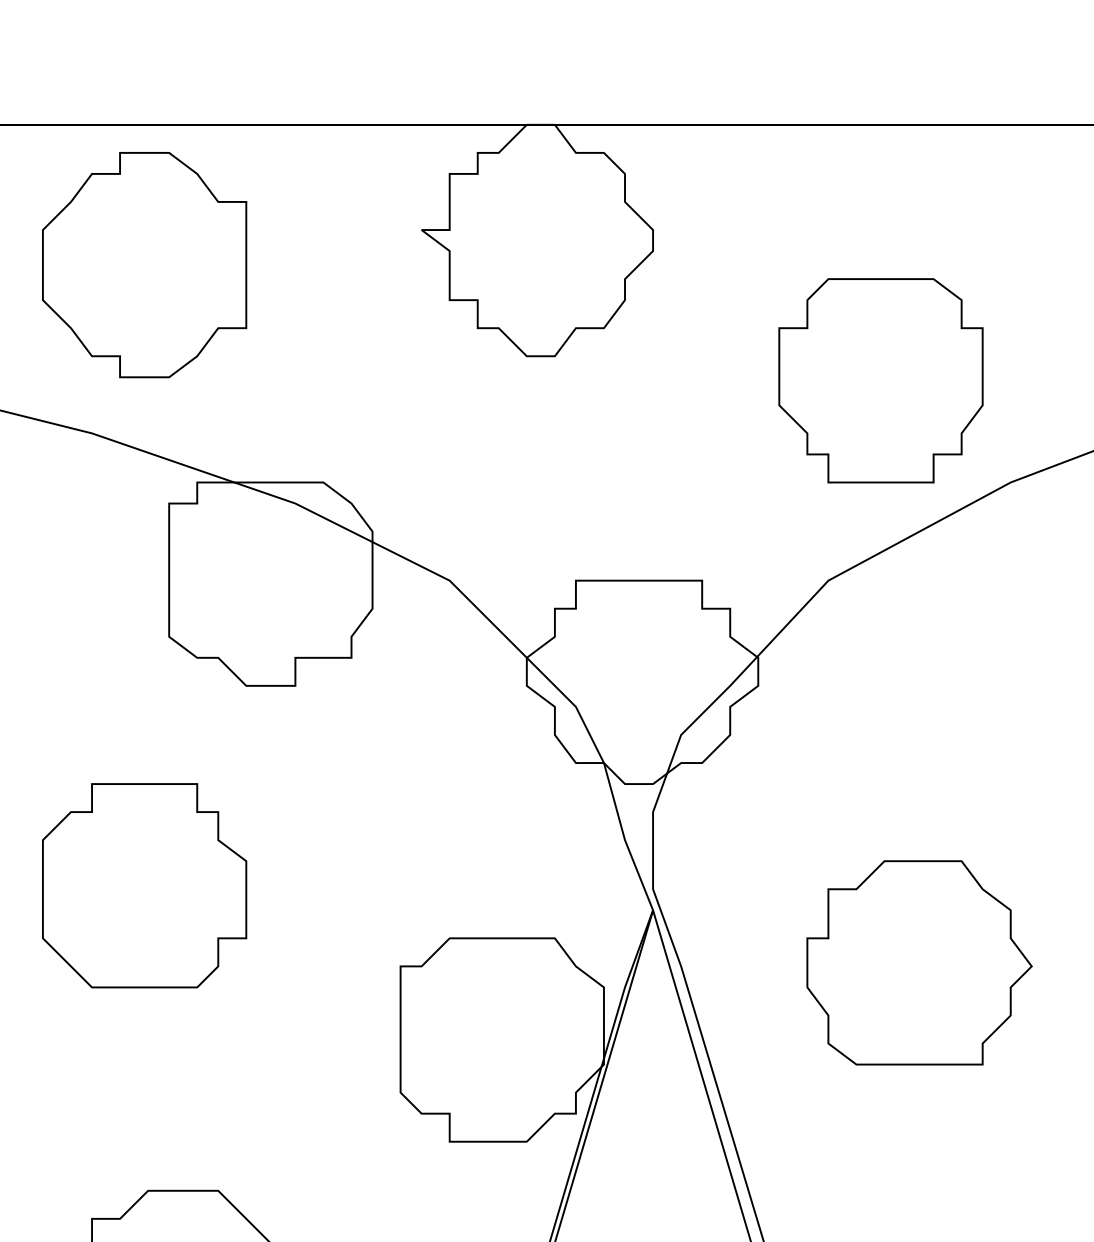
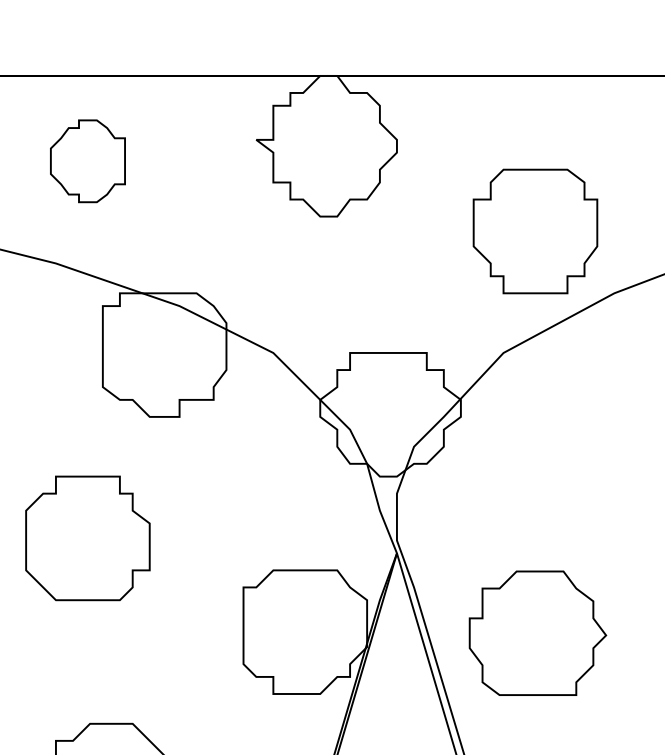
part: (143, 265) -> (87, 161), size x0.6
part: (918, 961) -> (537, 632), moved

